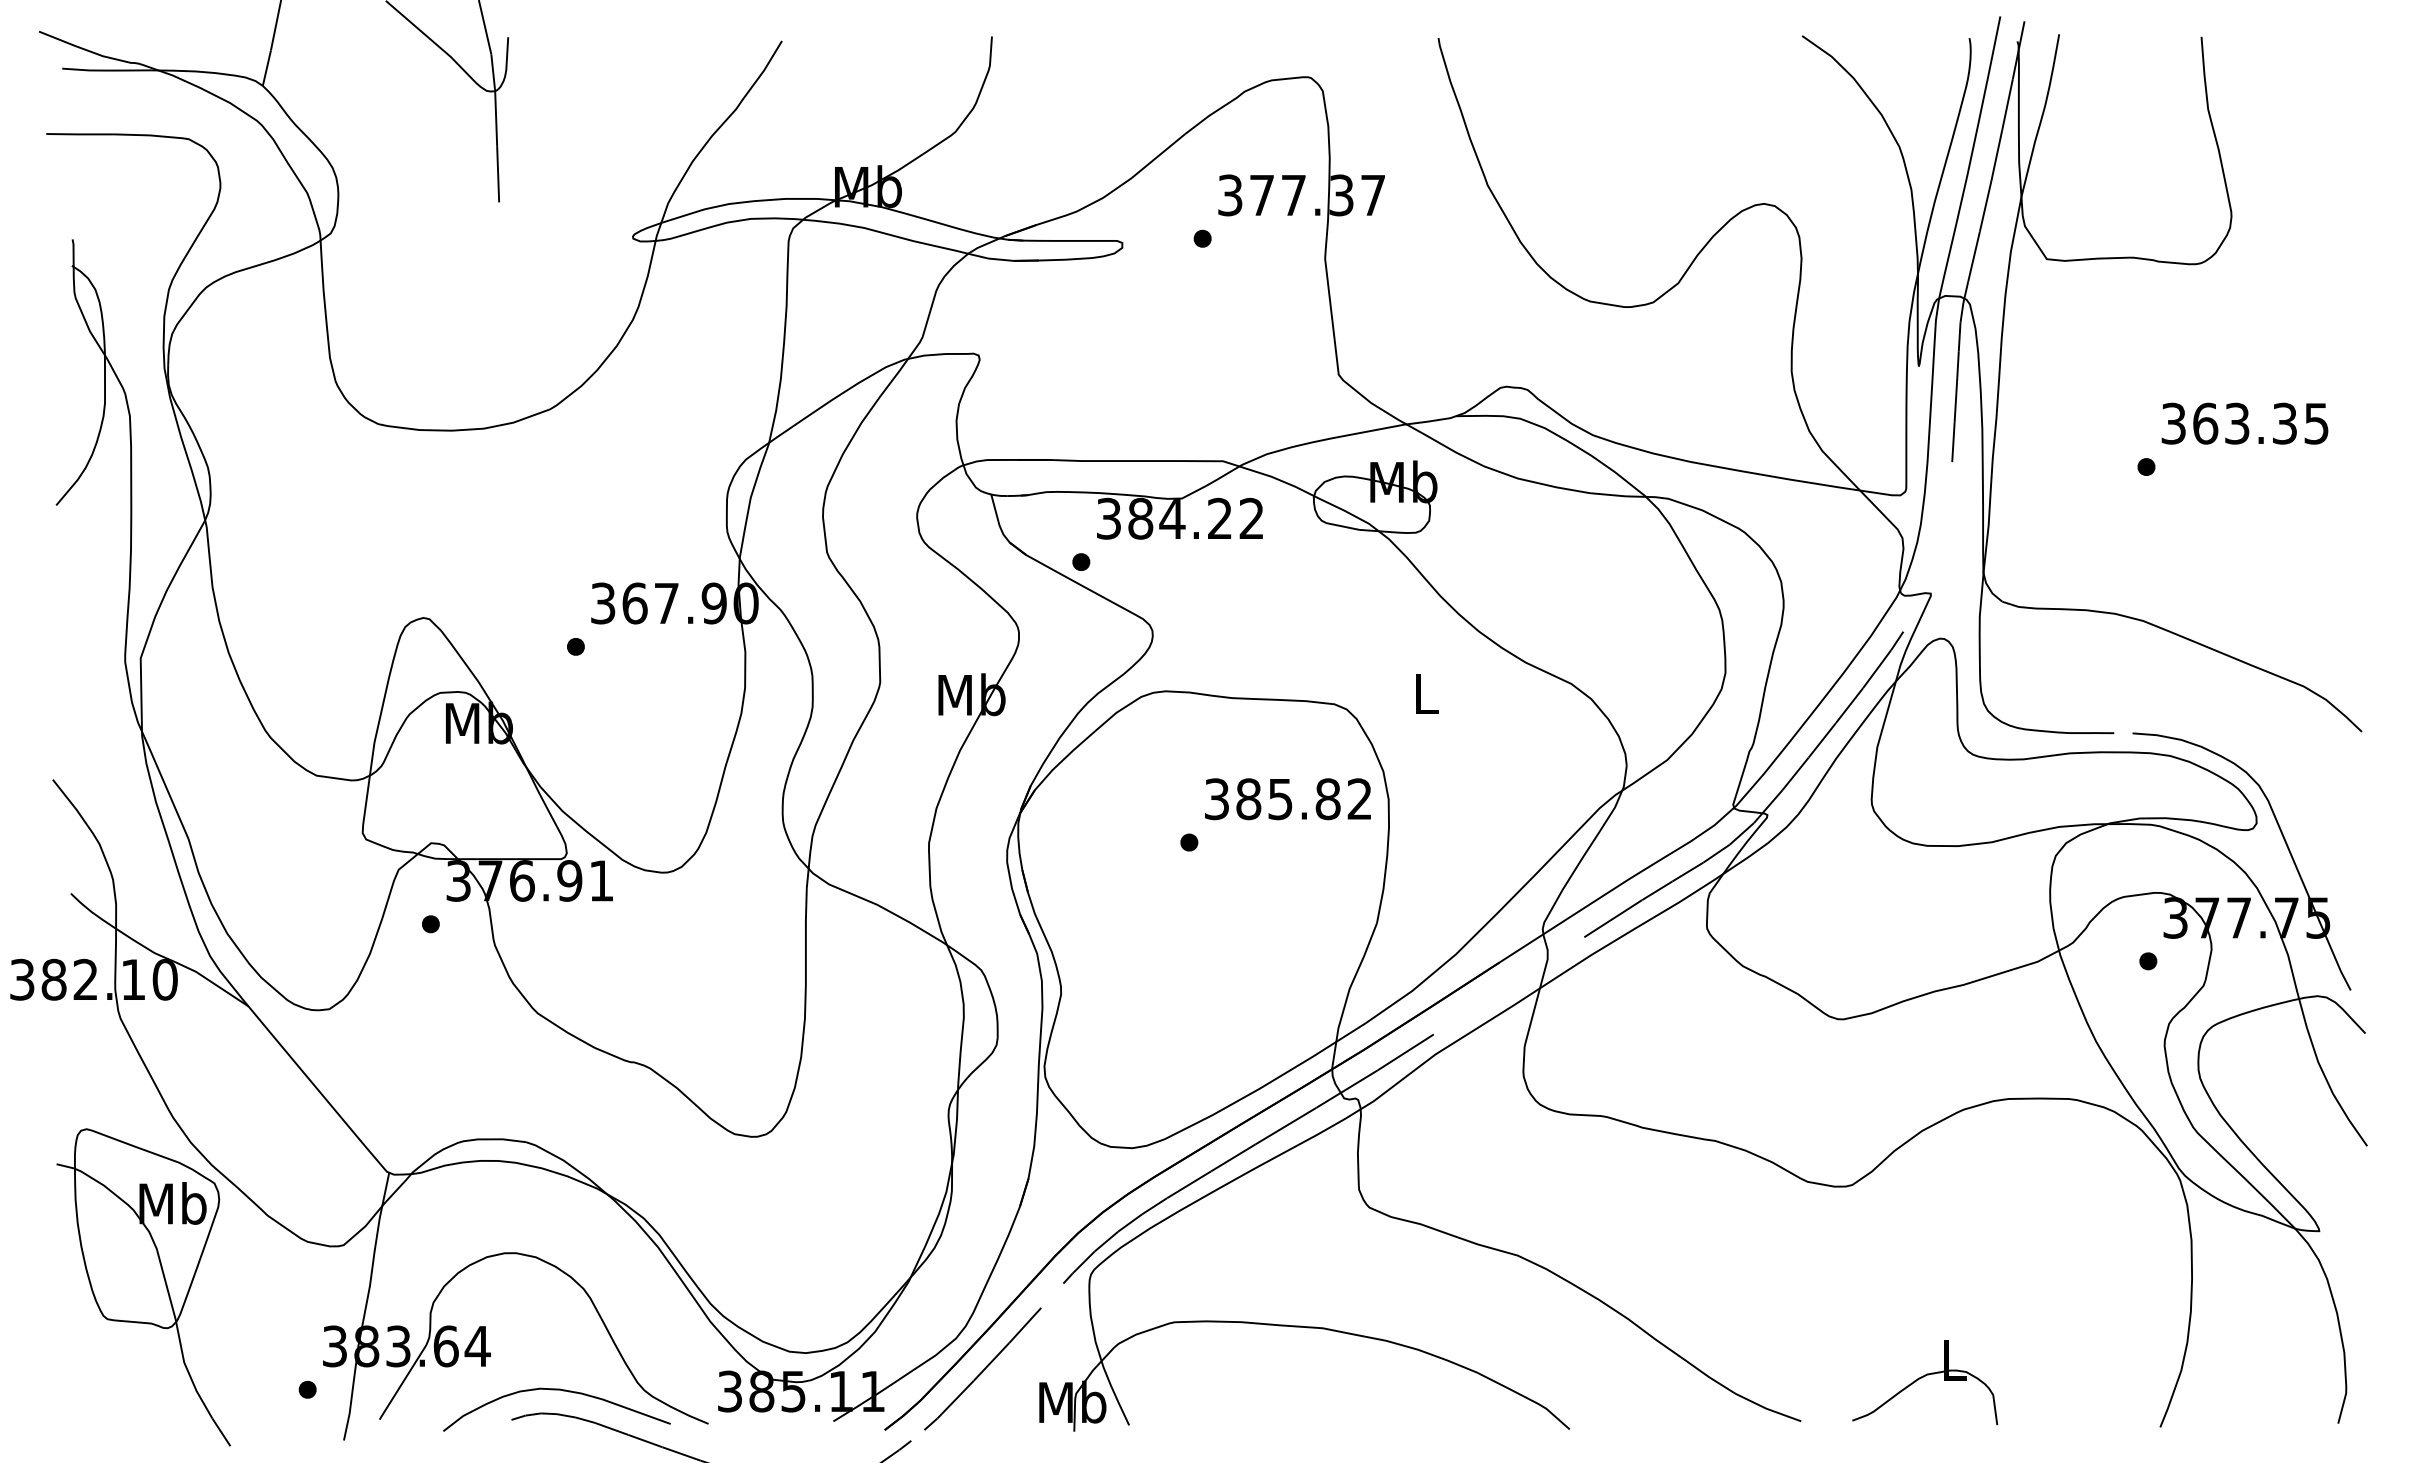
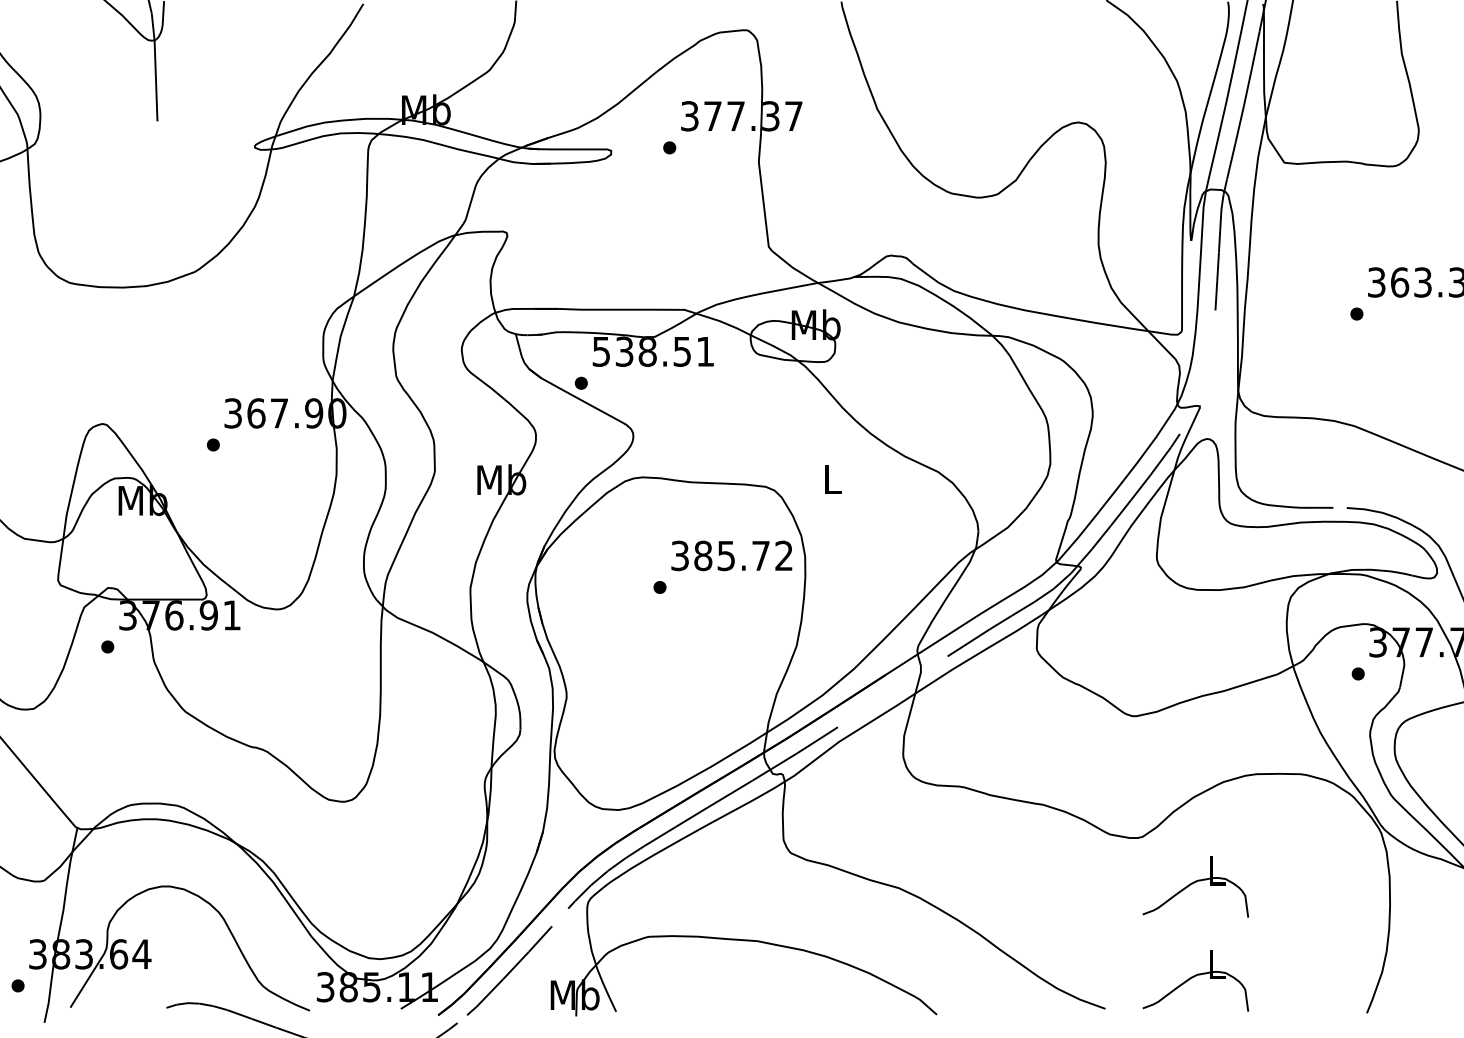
text: (1180, 518) -> (653, 351), 384.22 -> 538.51
text: (1327, 799) -> (760, 556), 385.82 -> 385.72
part: (1925, 1253) -> (1196, 886), added
curve: (556, 1390) -> (199, 986), removed

